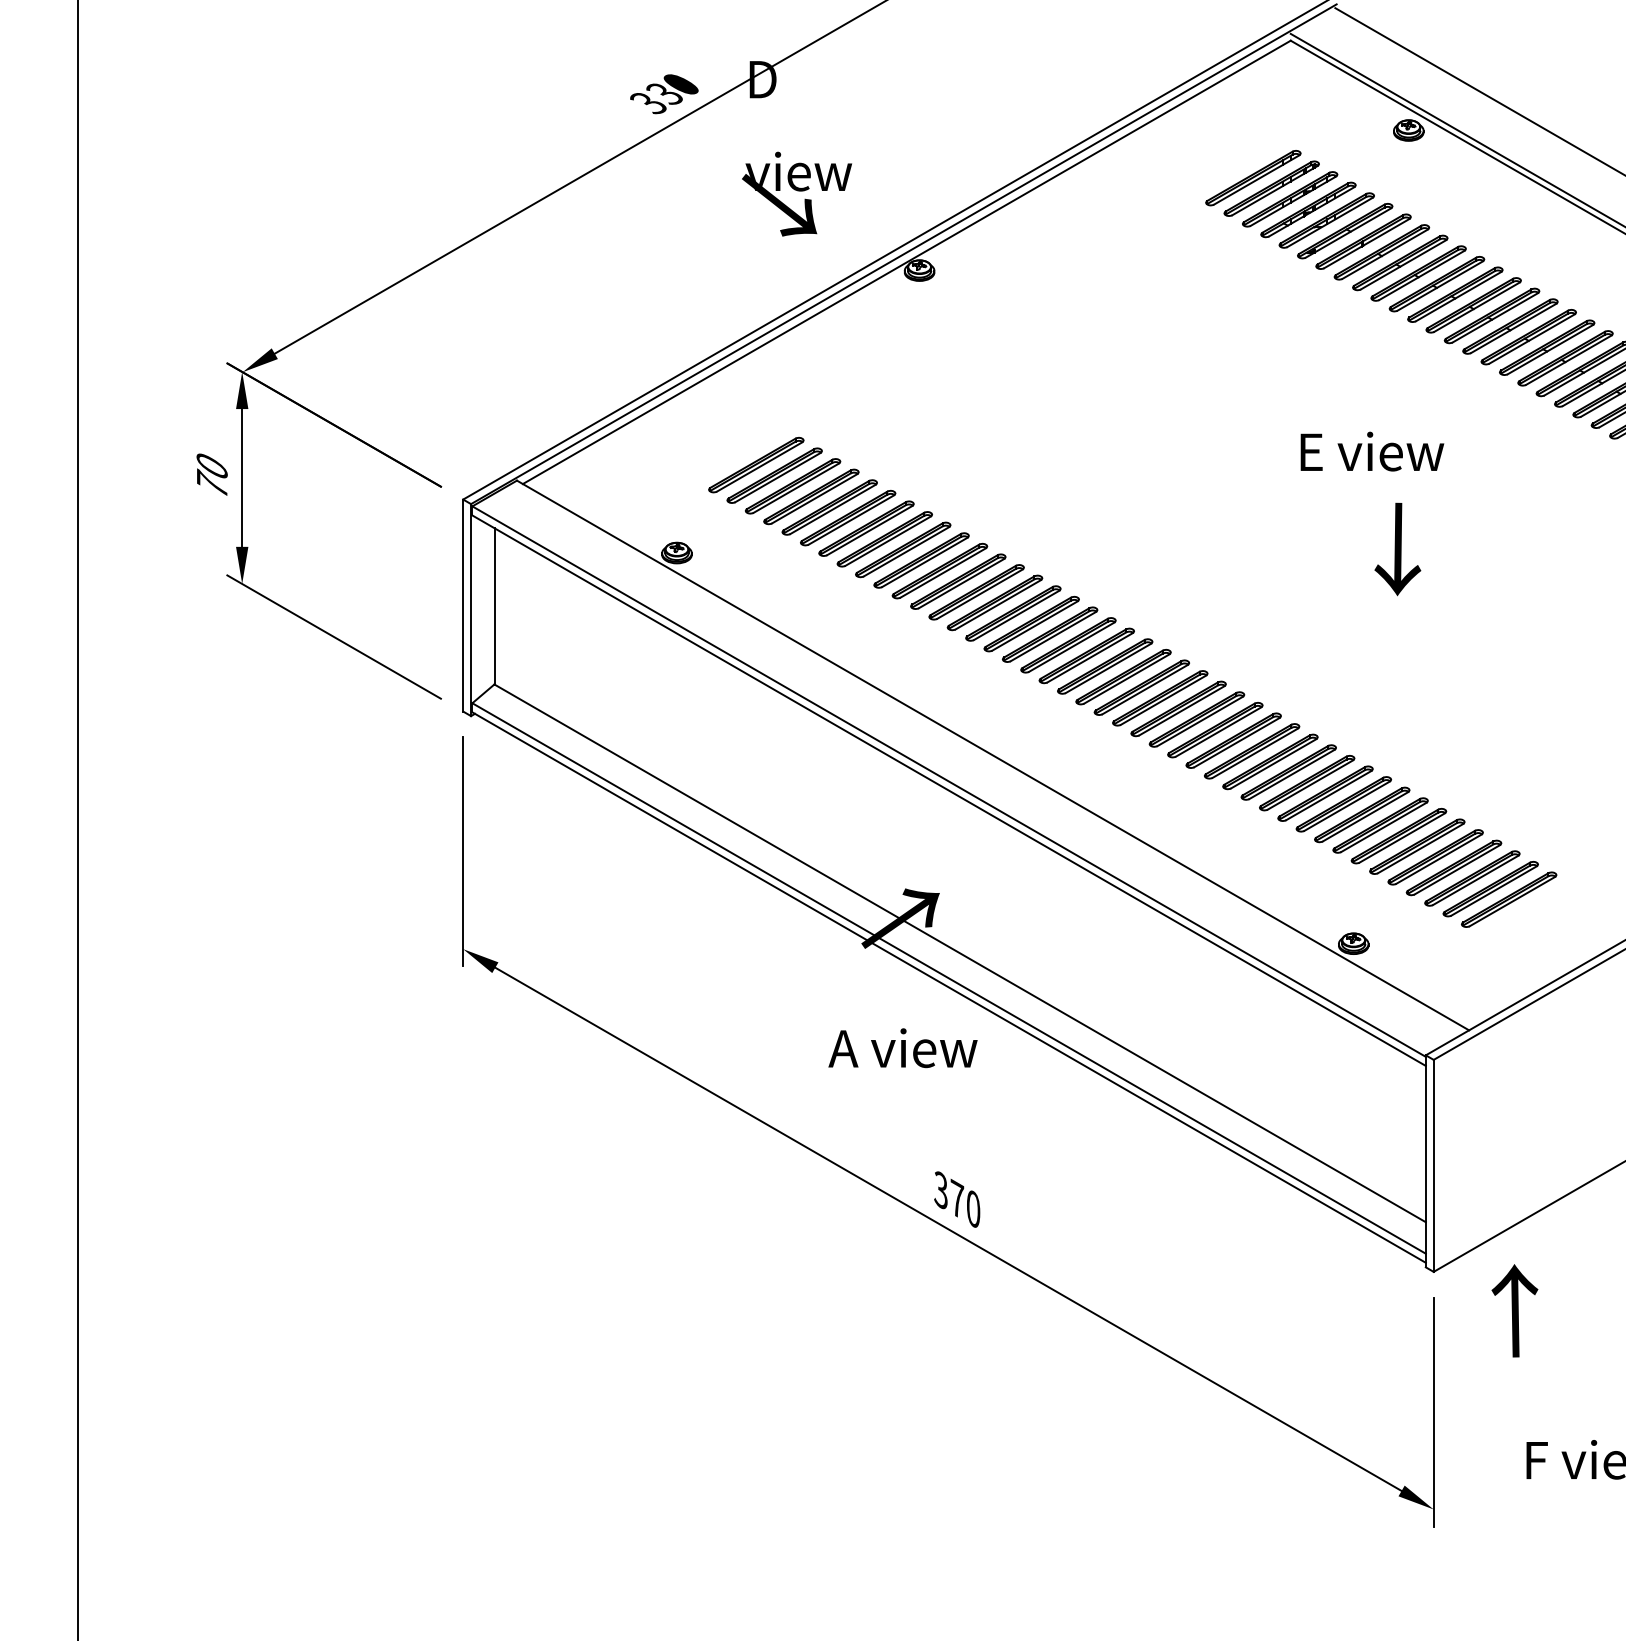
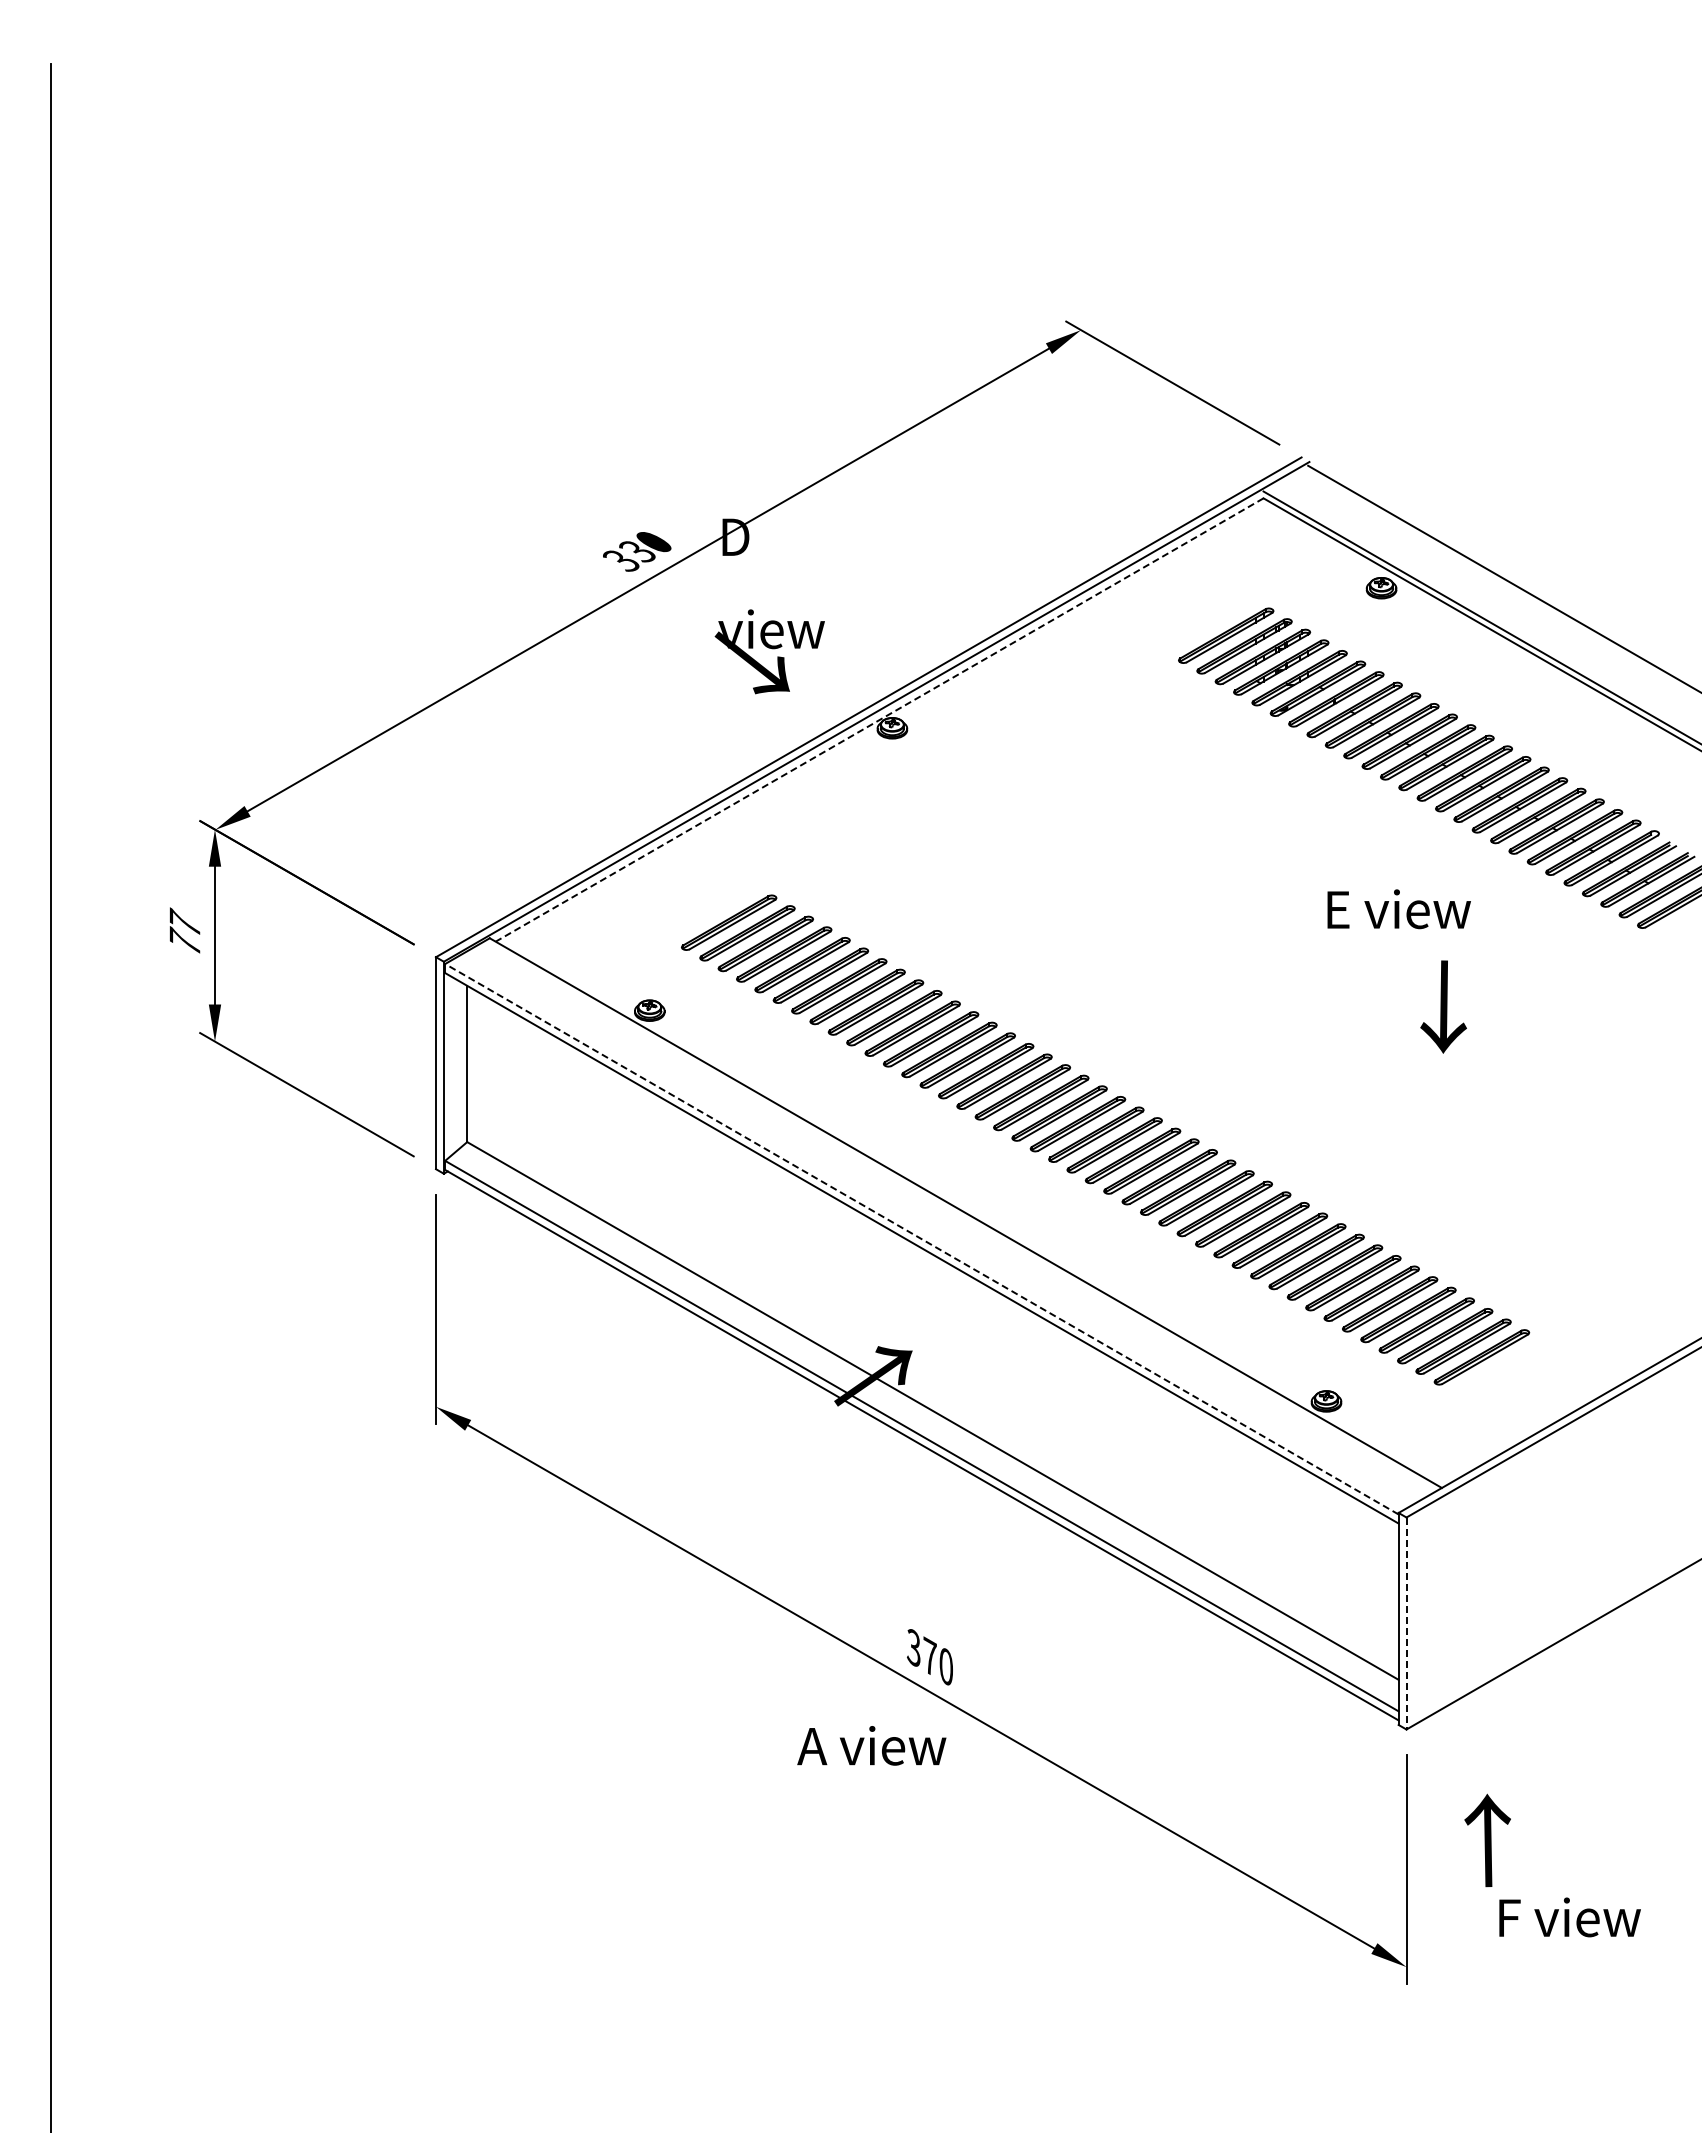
line: (906, 262) -> (879, 720), solid -> dashed
text: (1371, 451) -> (1398, 909), moved
text: (211, 463) -> (184, 921), 70 -> 77
text: (1397, 548) -> (1443, 1006), moved
line: (948, 781) -> (921, 1239), solid -> dashed
text: (902, 1047) -> (871, 1745), moved
line: (1433, 1166) -> (1406, 1624), solid -> dashed
text: (1514, 1310) -> (1487, 1840), moved

